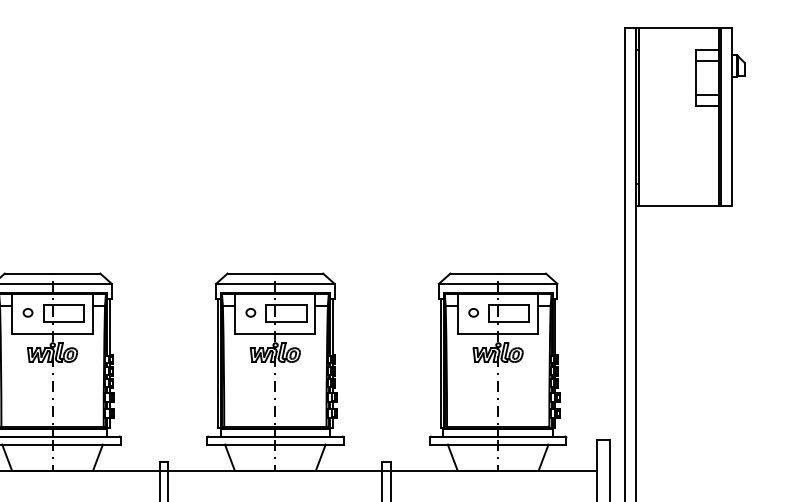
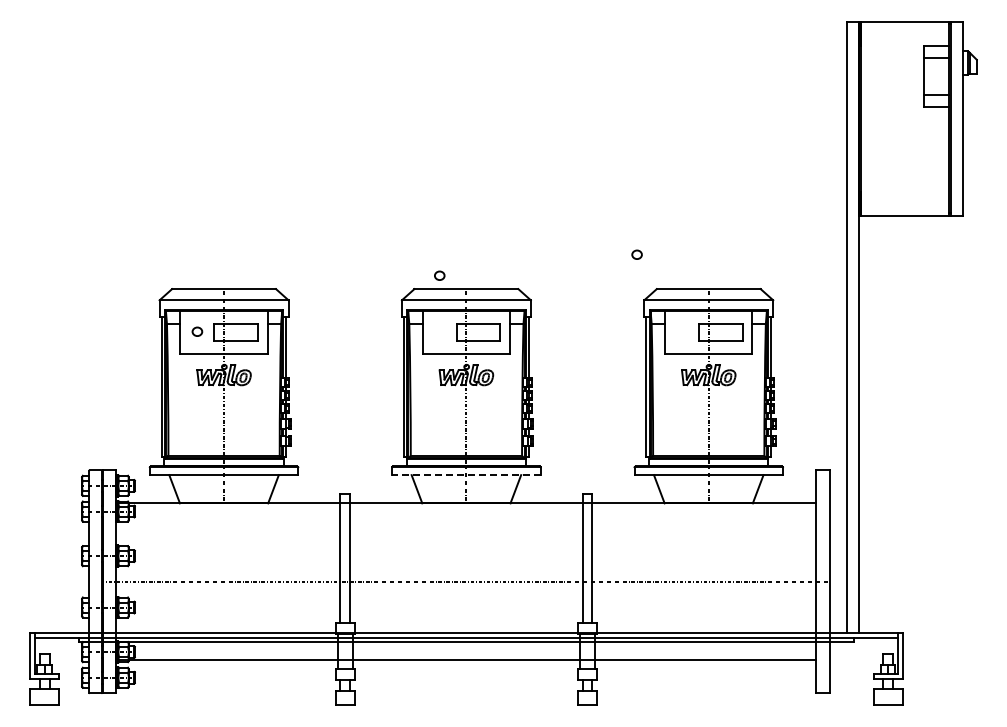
part: (250, 312) -> (439, 275), moved
part: (473, 312) -> (636, 254), moved
line: (274, 444) -> (465, 475), solid -> dashed

